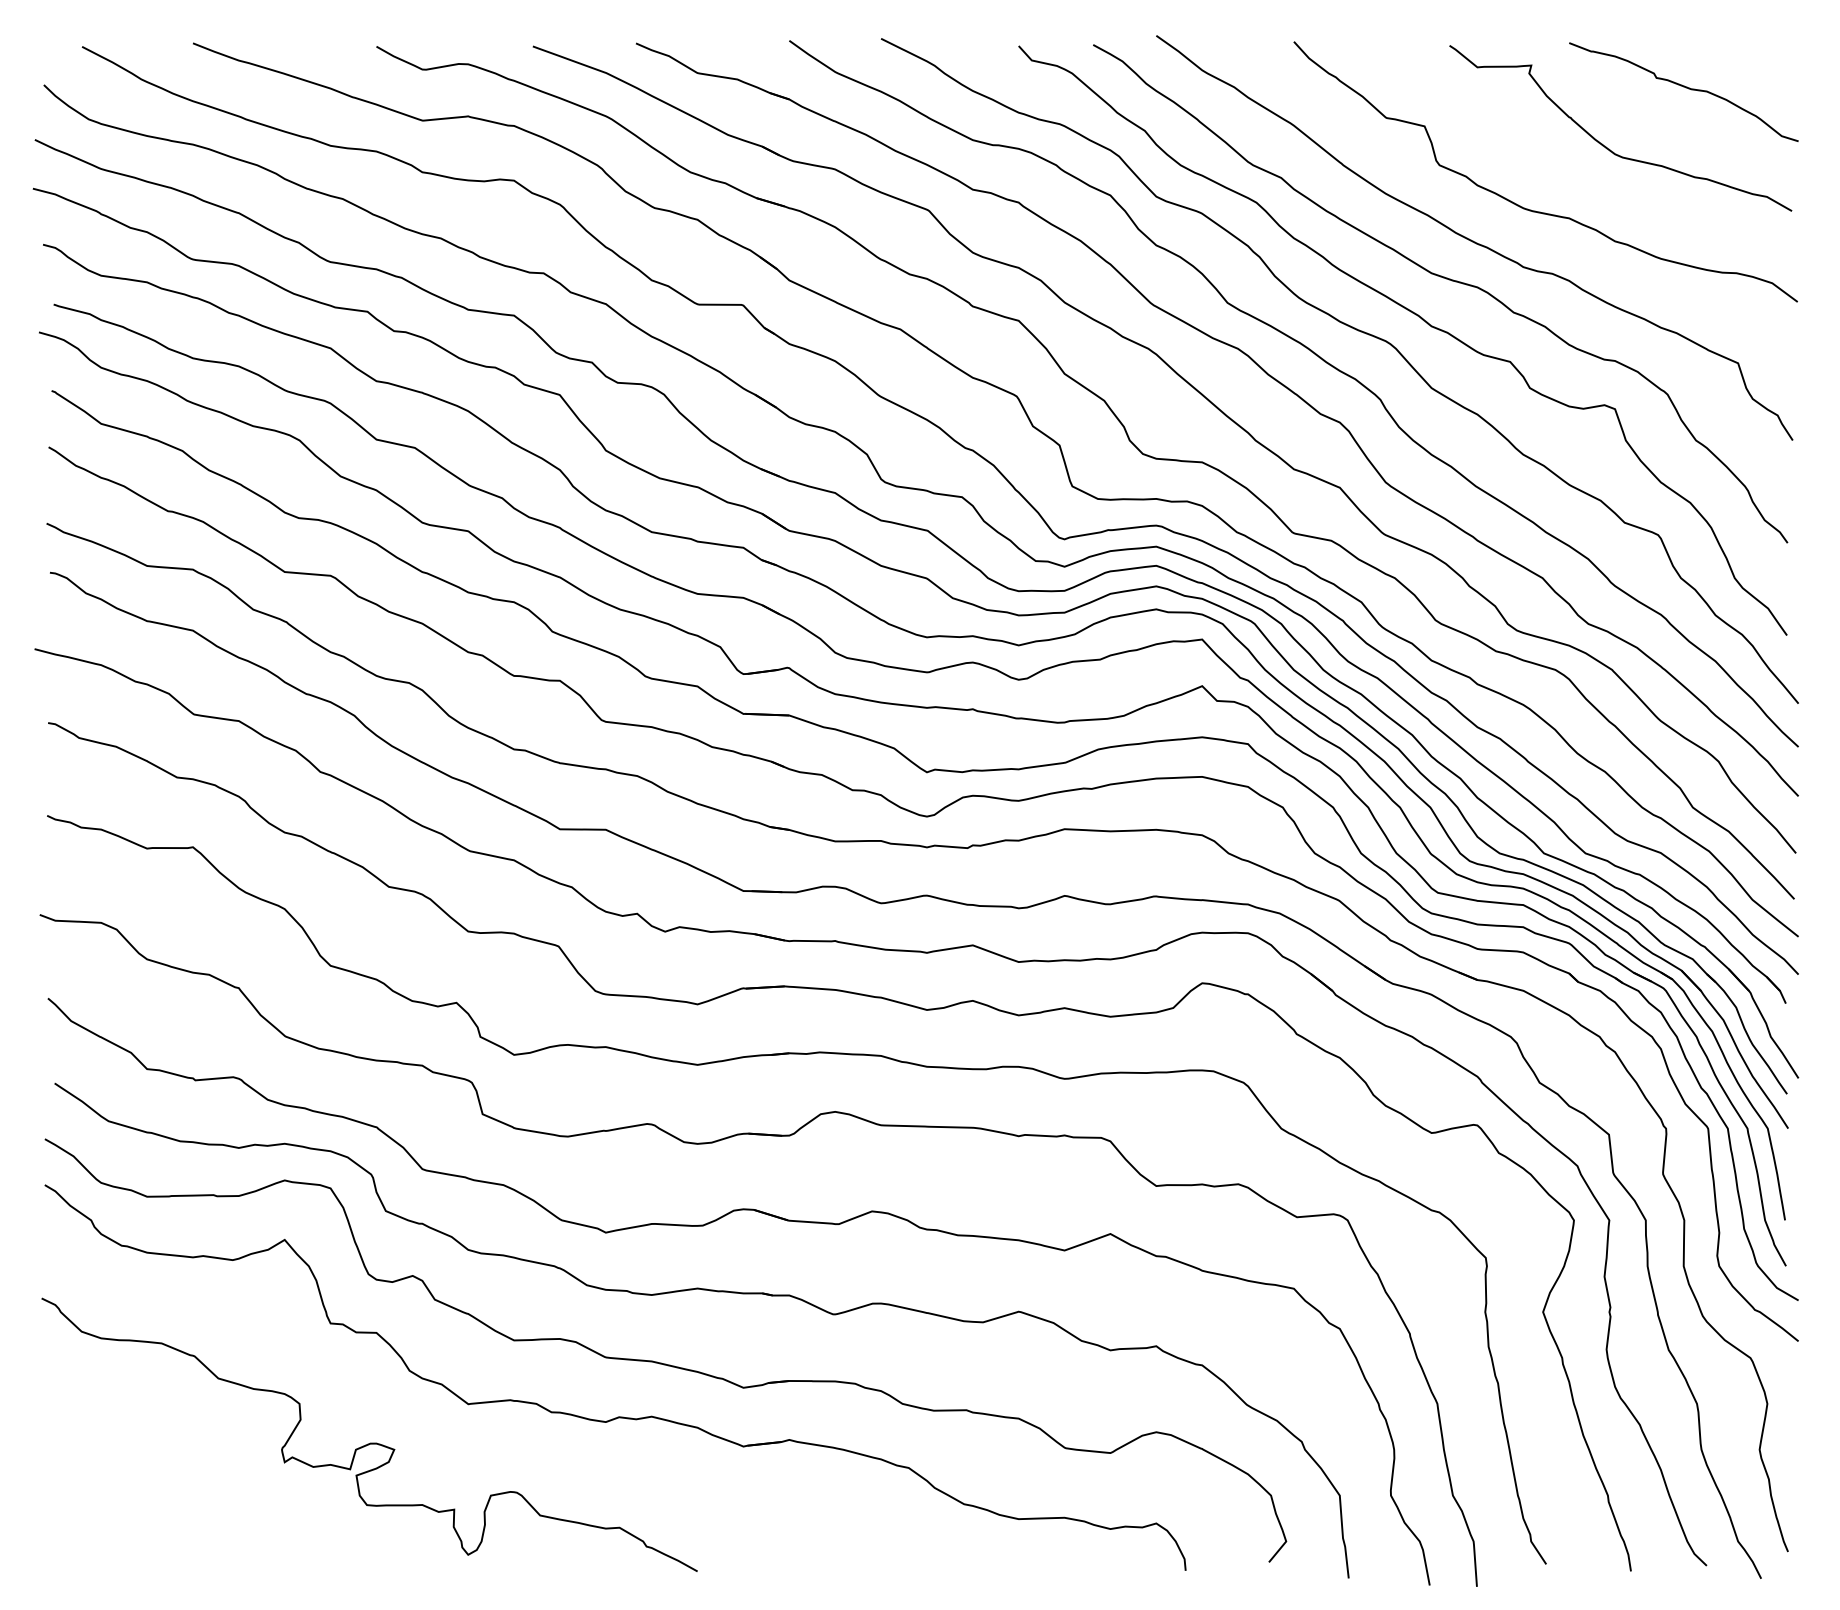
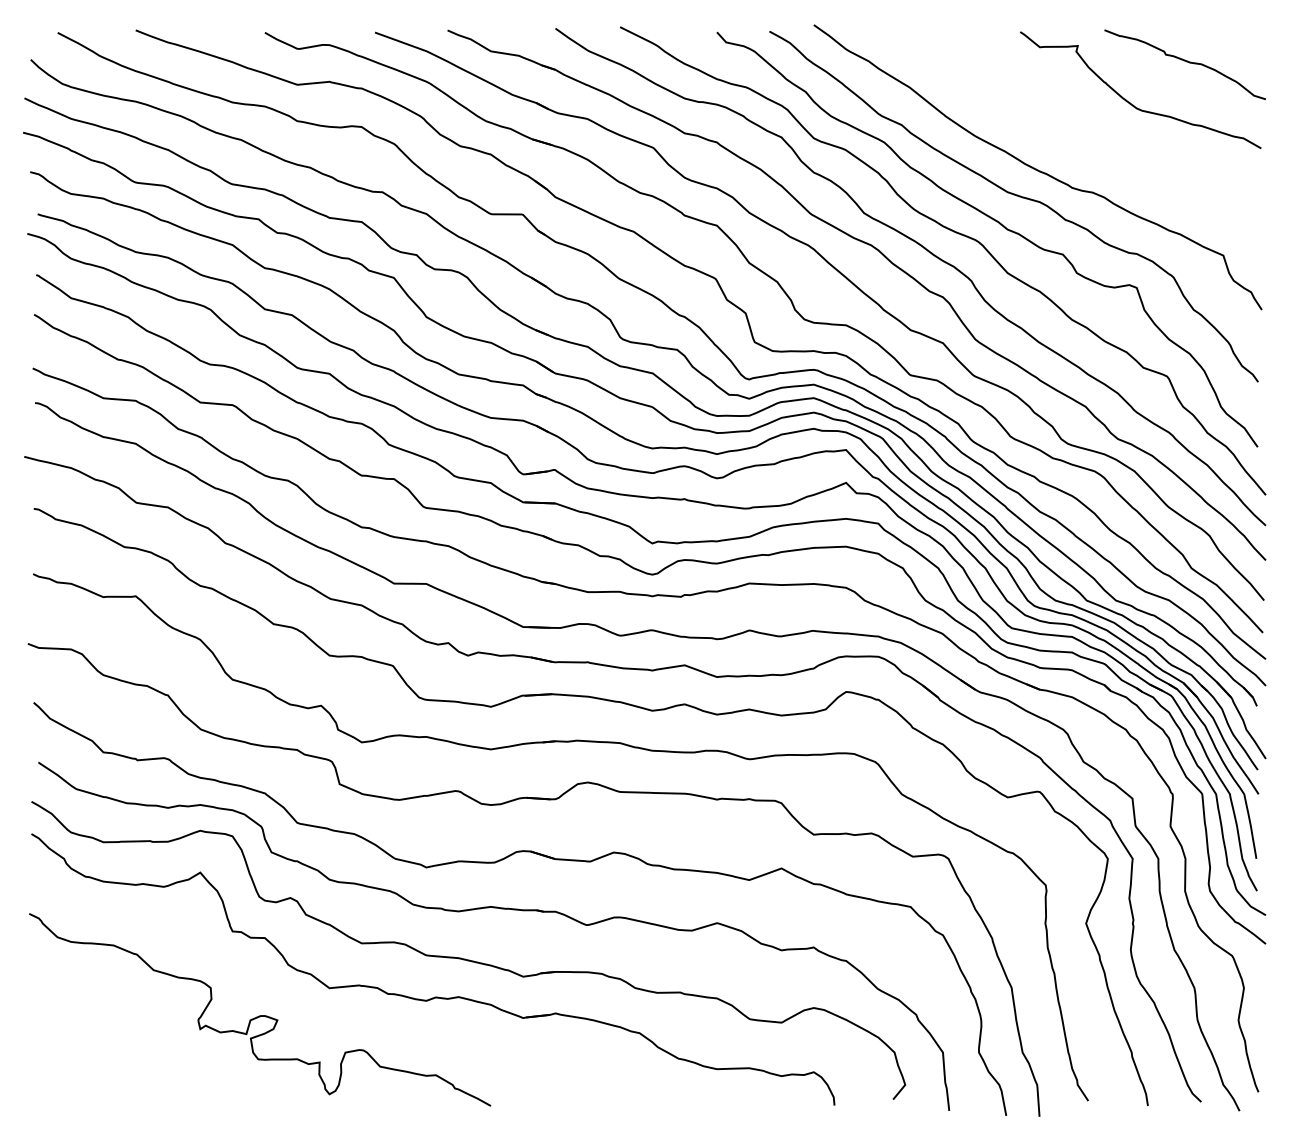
curve: (1535, 210) -> (1080, 148), removed

